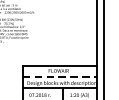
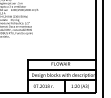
line: (60, 76) -> (62, 69), dashed -> solid

